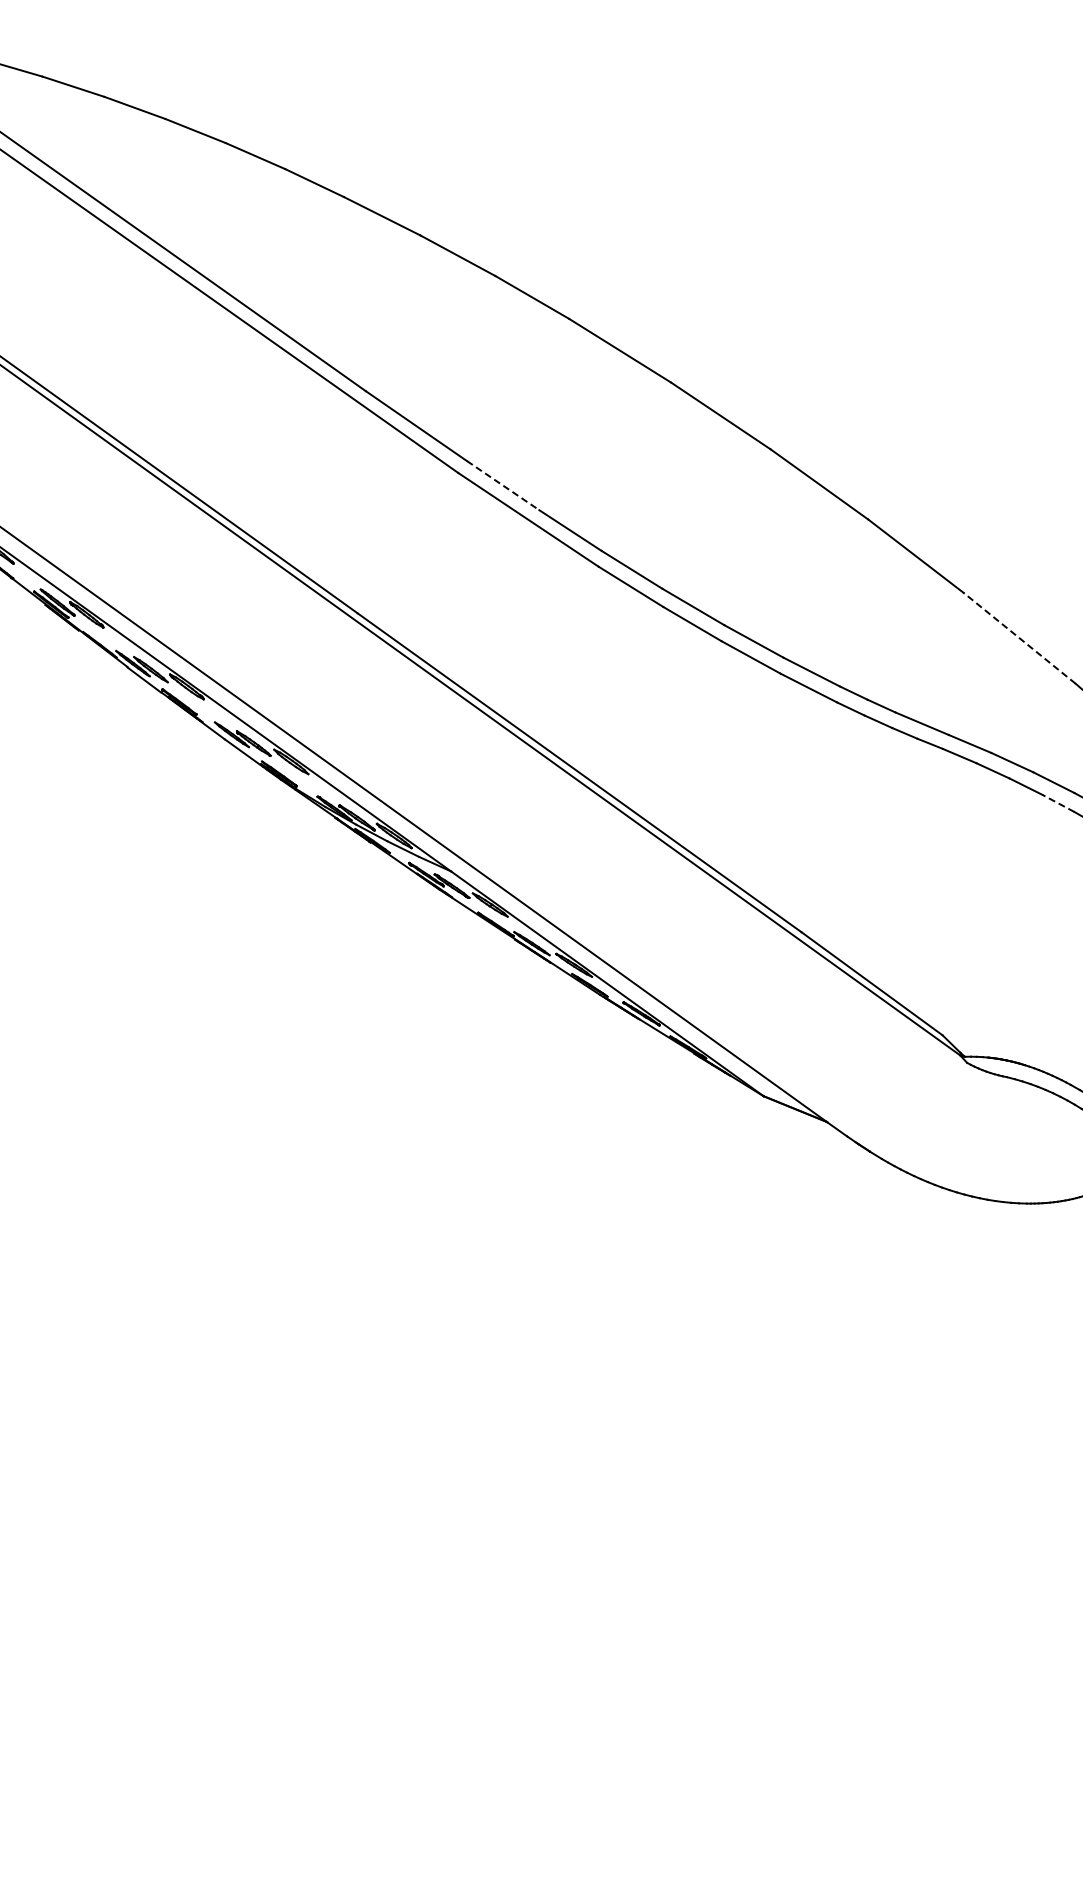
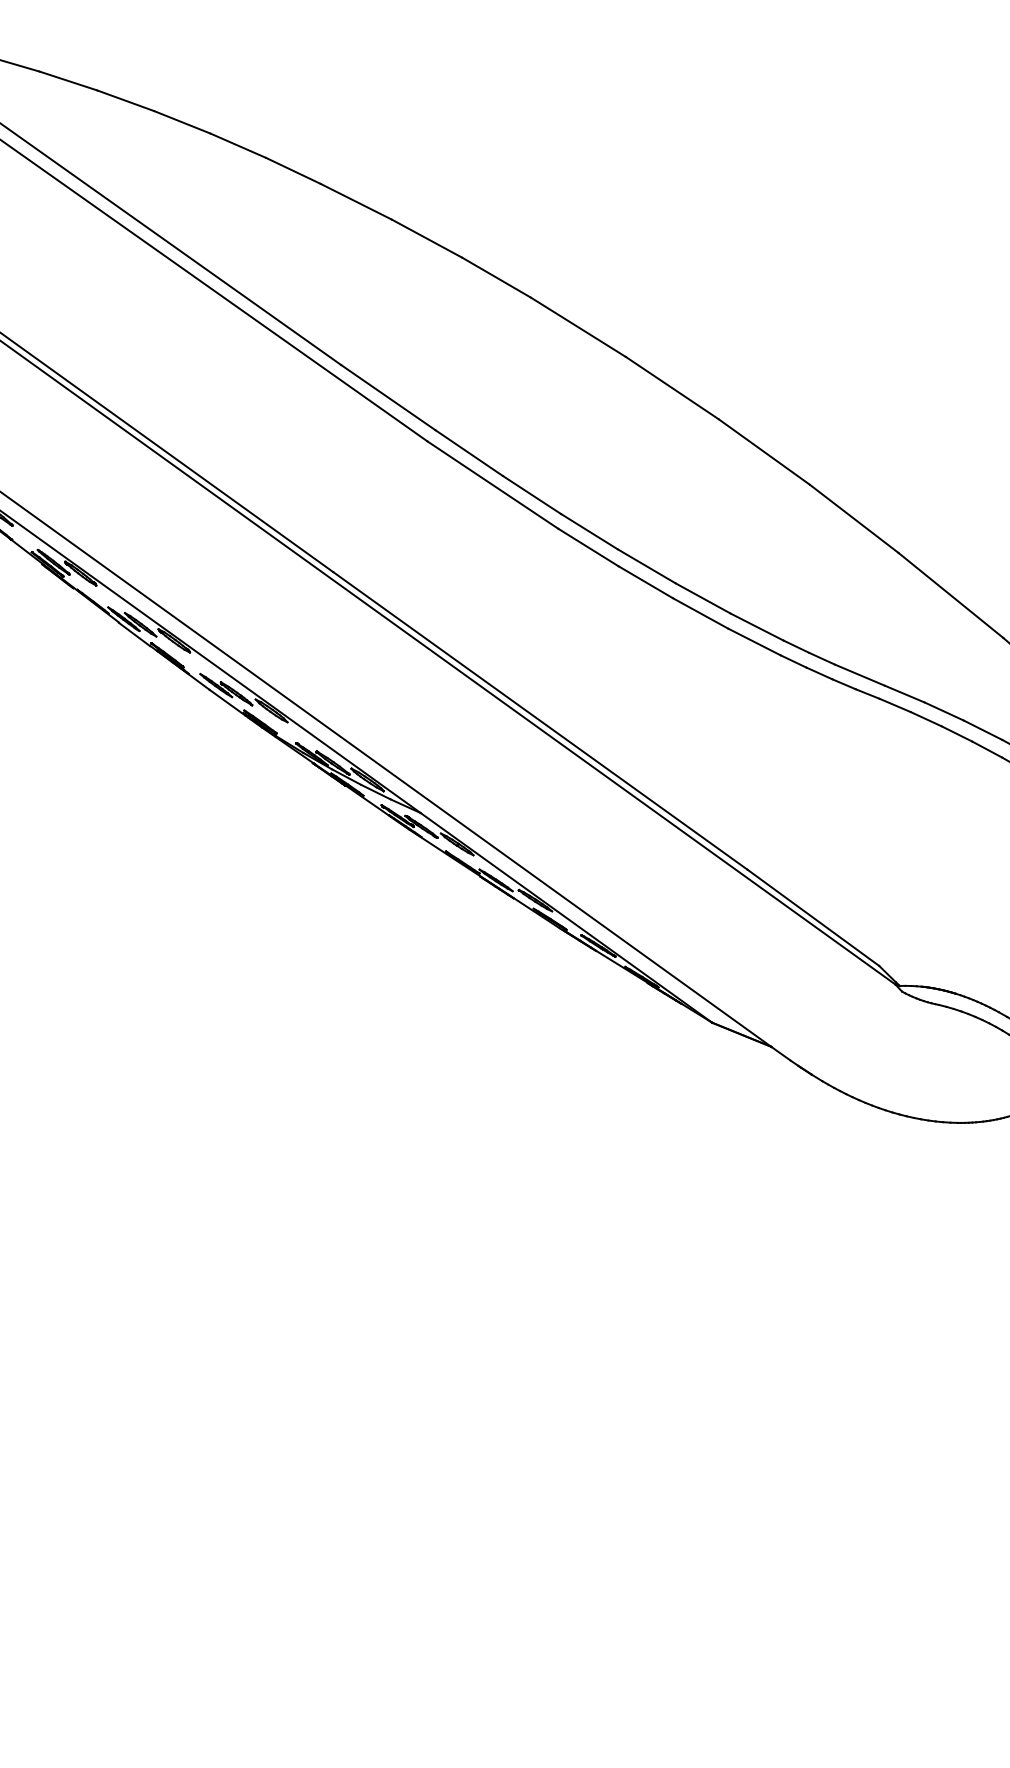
line: (503, 485) -> (469, 453), dashed -> solid
line: (1019, 637) -> (950, 594), dashed -> solid
line: (1057, 803) -> (986, 749), dashed -> solid

